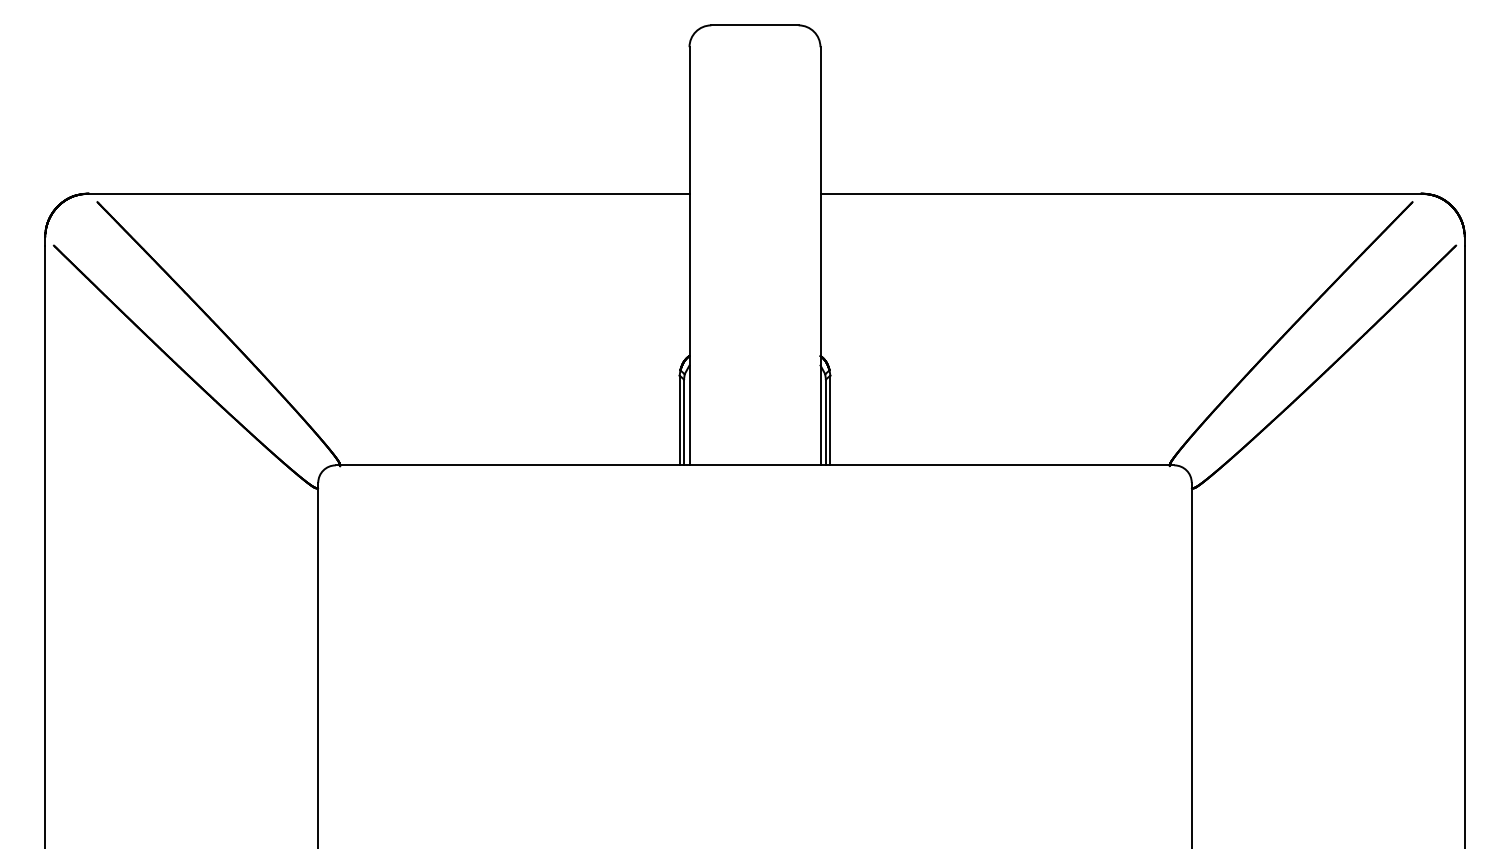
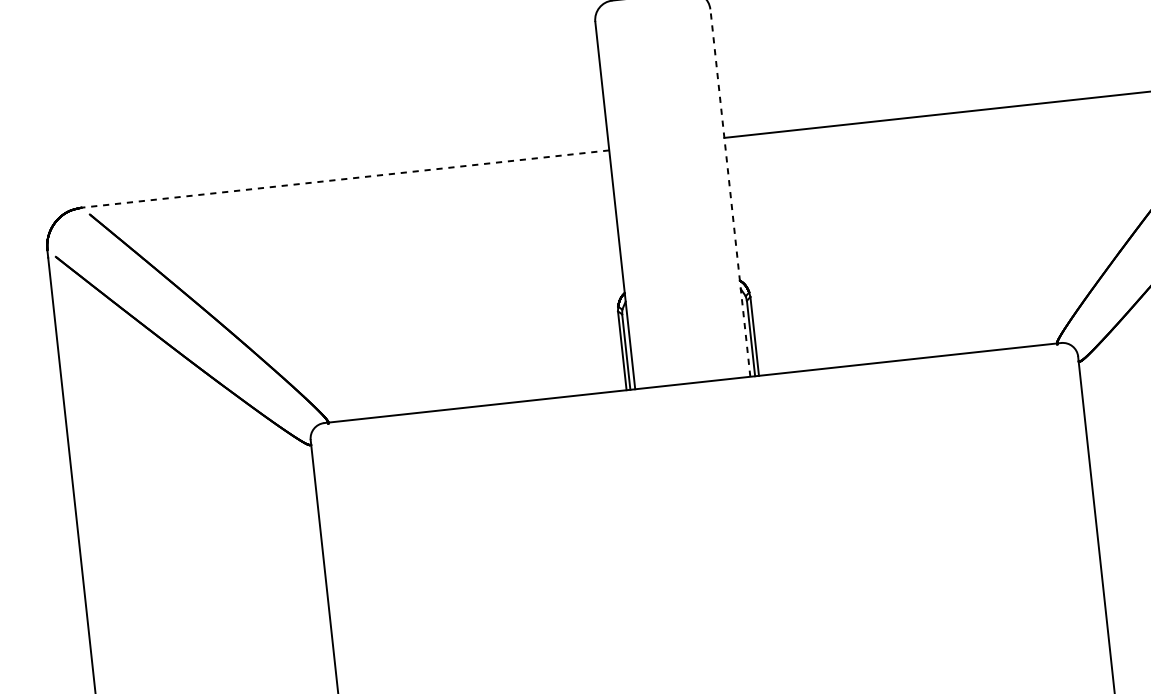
line: (388, 193) -> (344, 179), solid -> dashed
line: (820, 255) -> (730, 192), solid -> dashed

